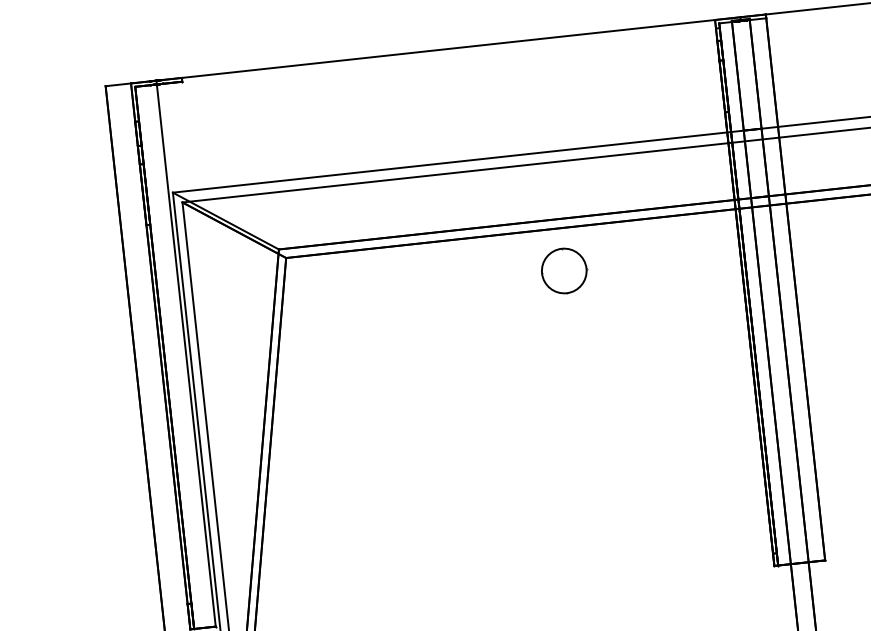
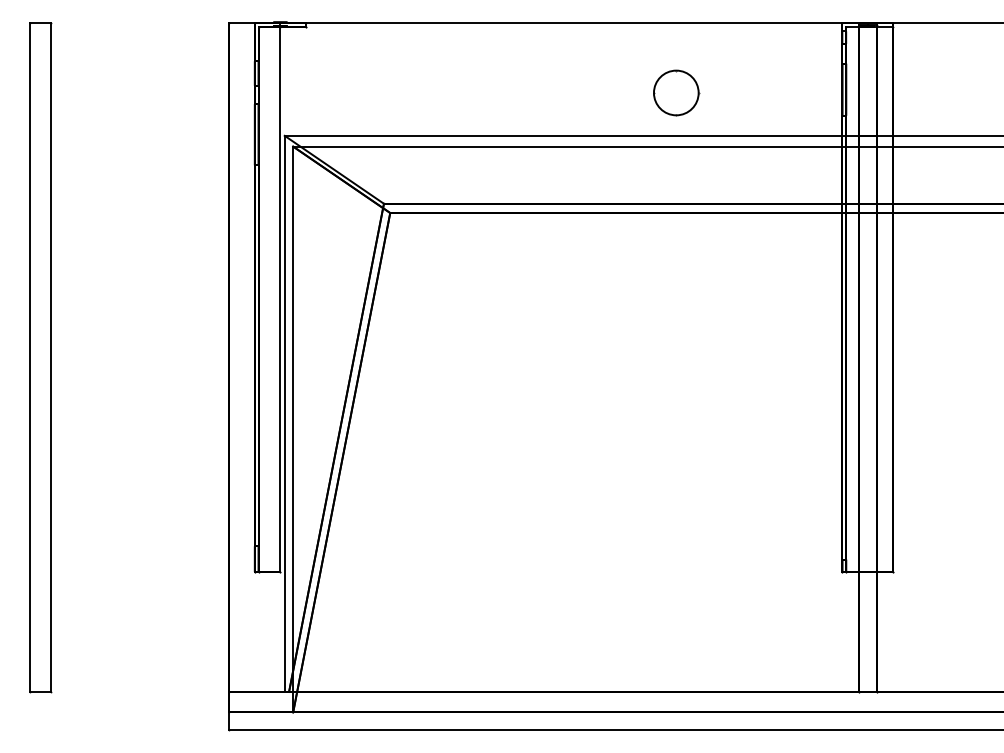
part: (564, 270) -> (676, 92), moved

